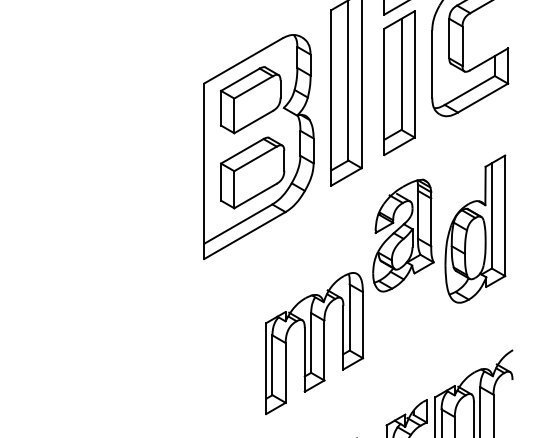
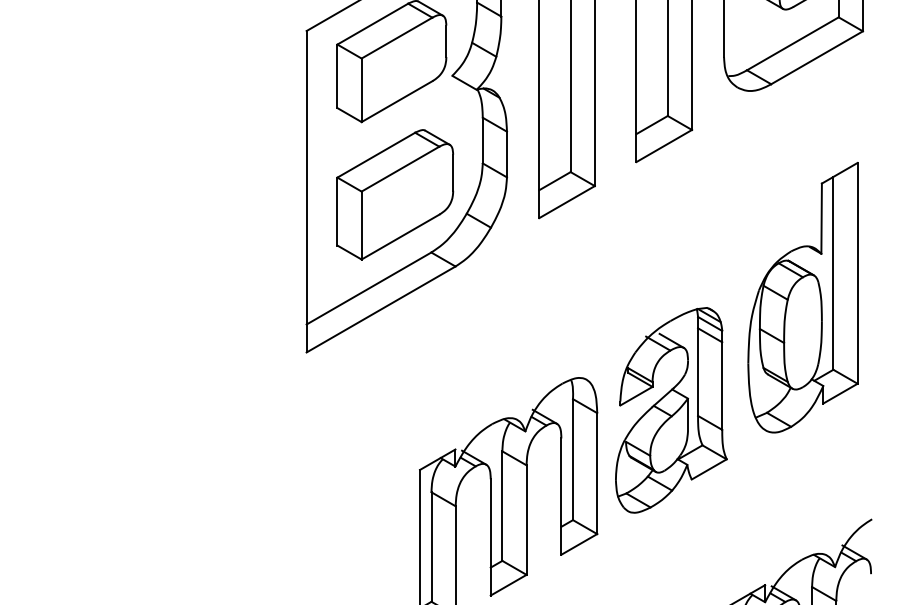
part: (403, 235) -> (671, 410), moved

